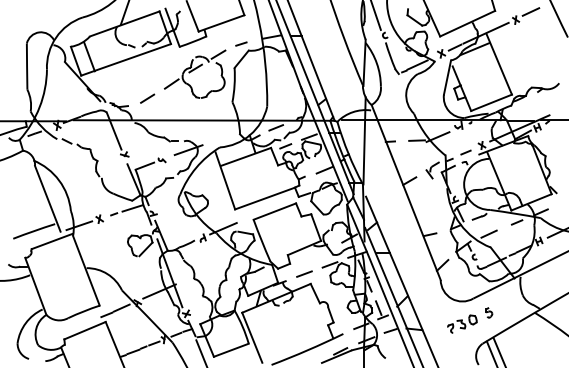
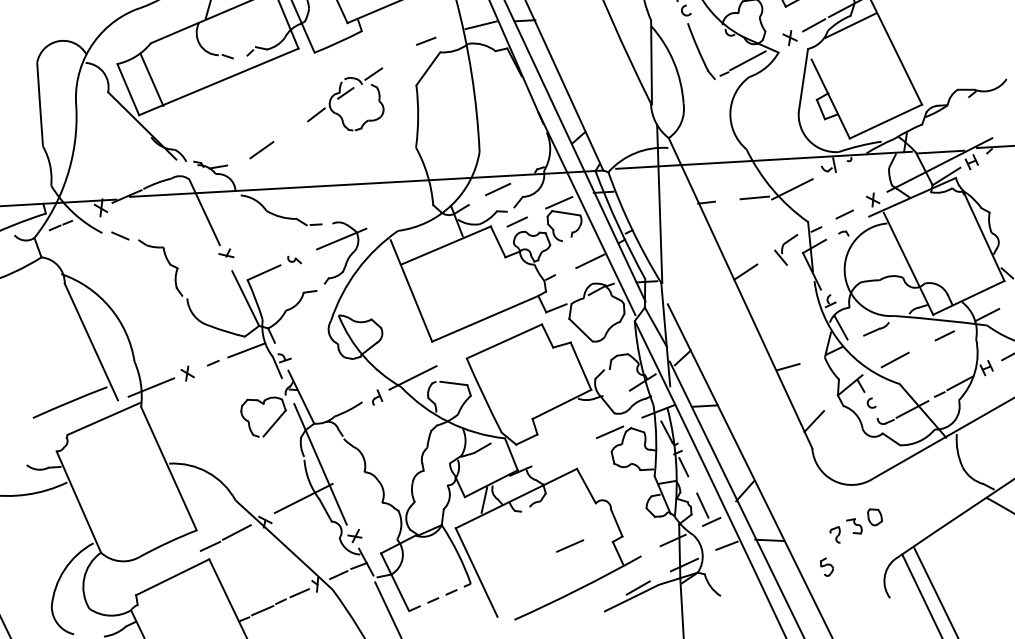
part: (194, 73) -> (344, 99), size x0.7
line: (304, 273) -> (570, 544), moved
part: (489, 312) -> (827, 566), moved
line: (231, 350) -> (440, 597), solid -> dashed

